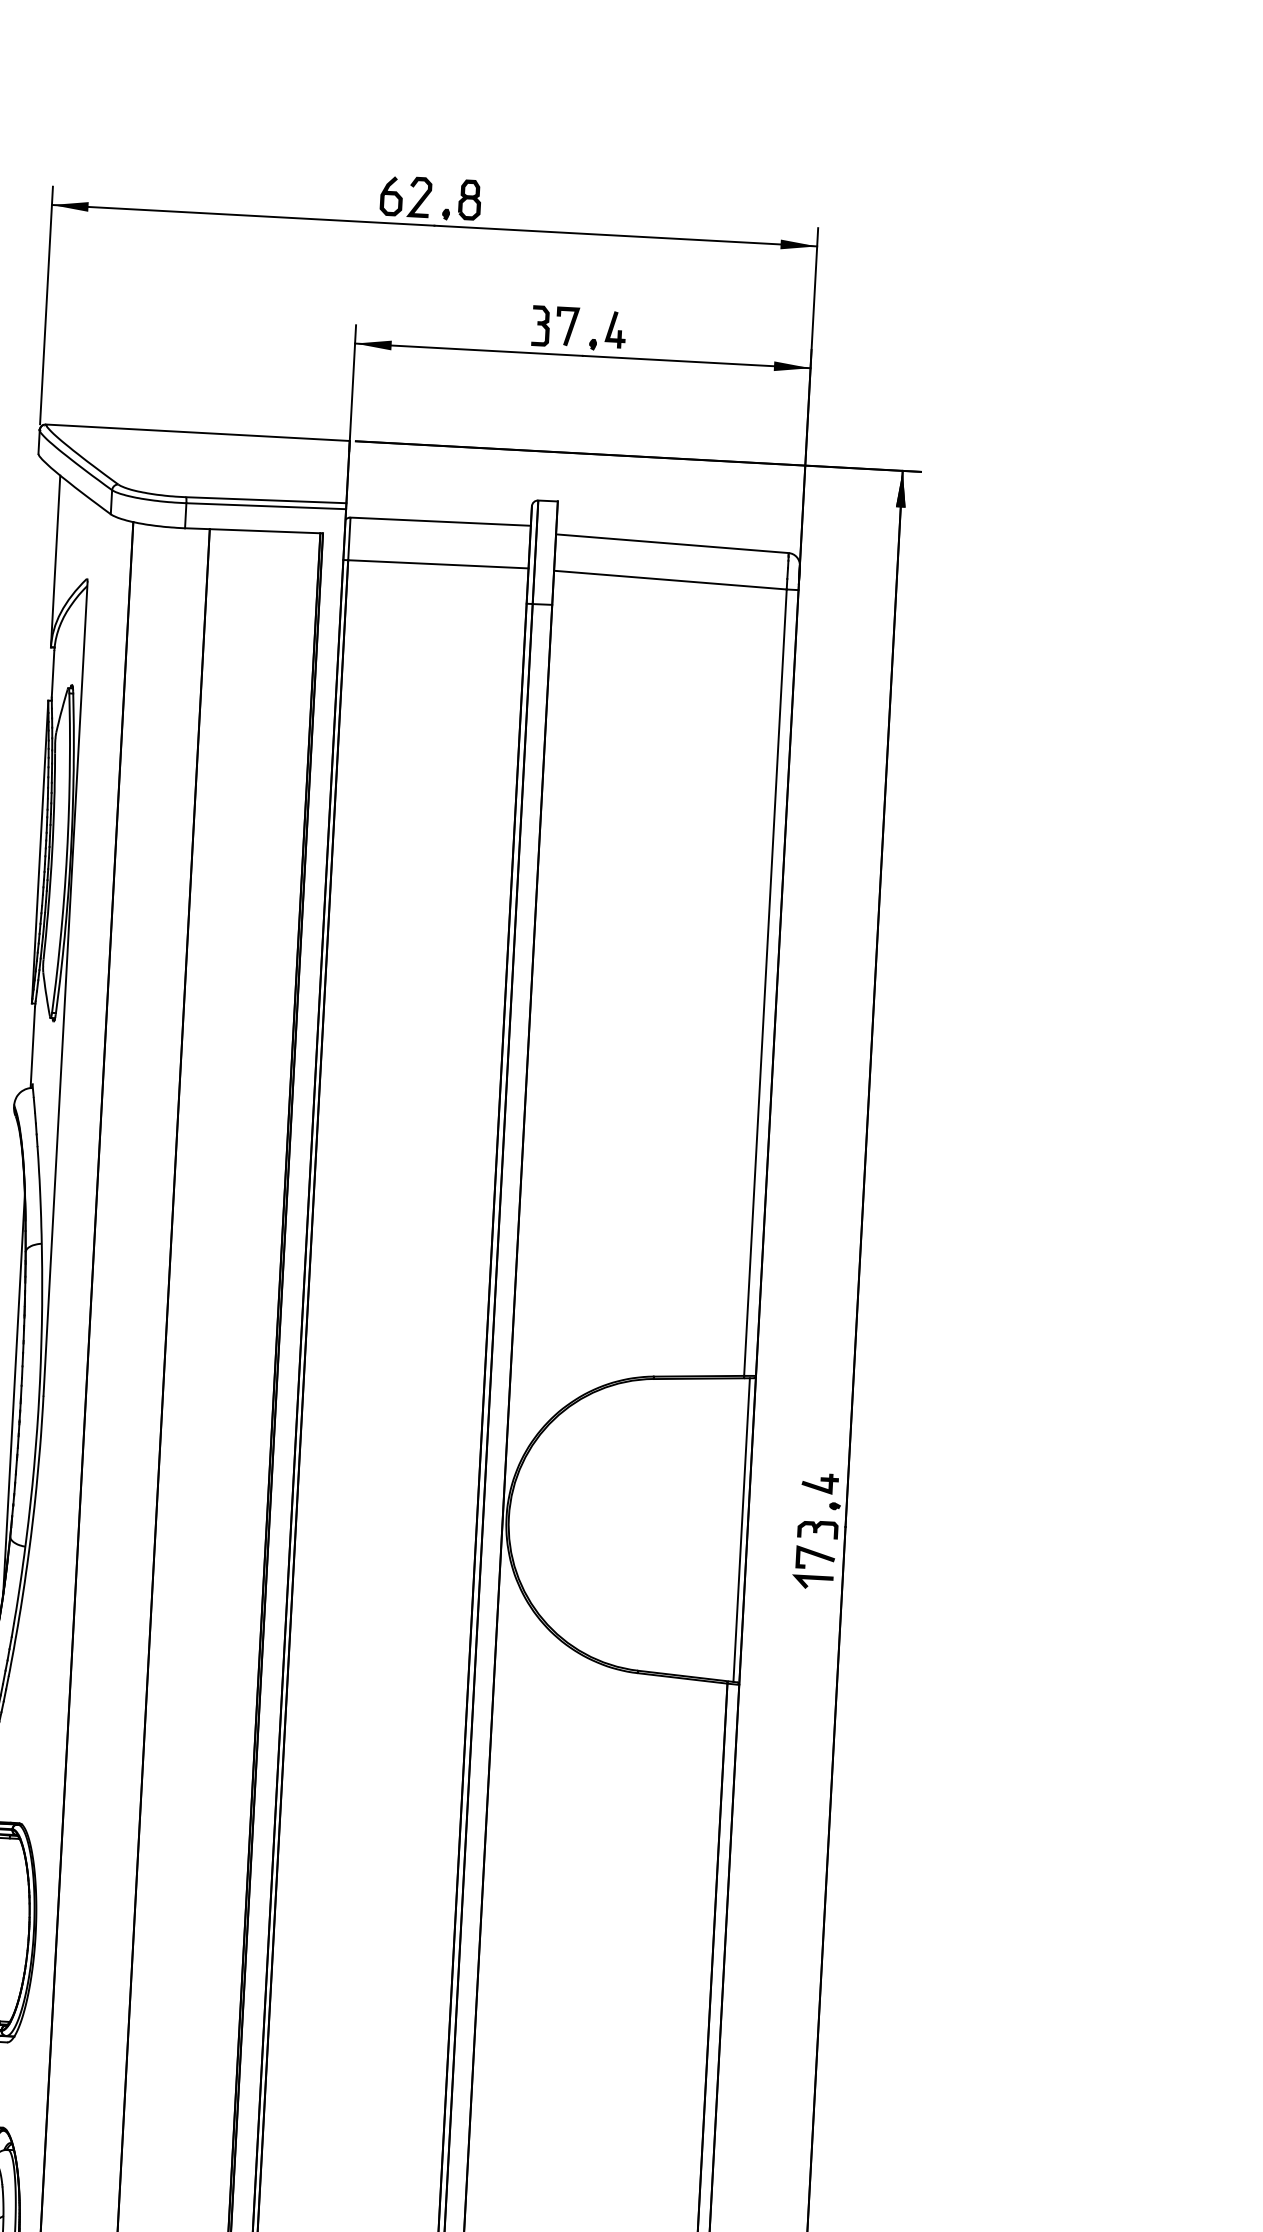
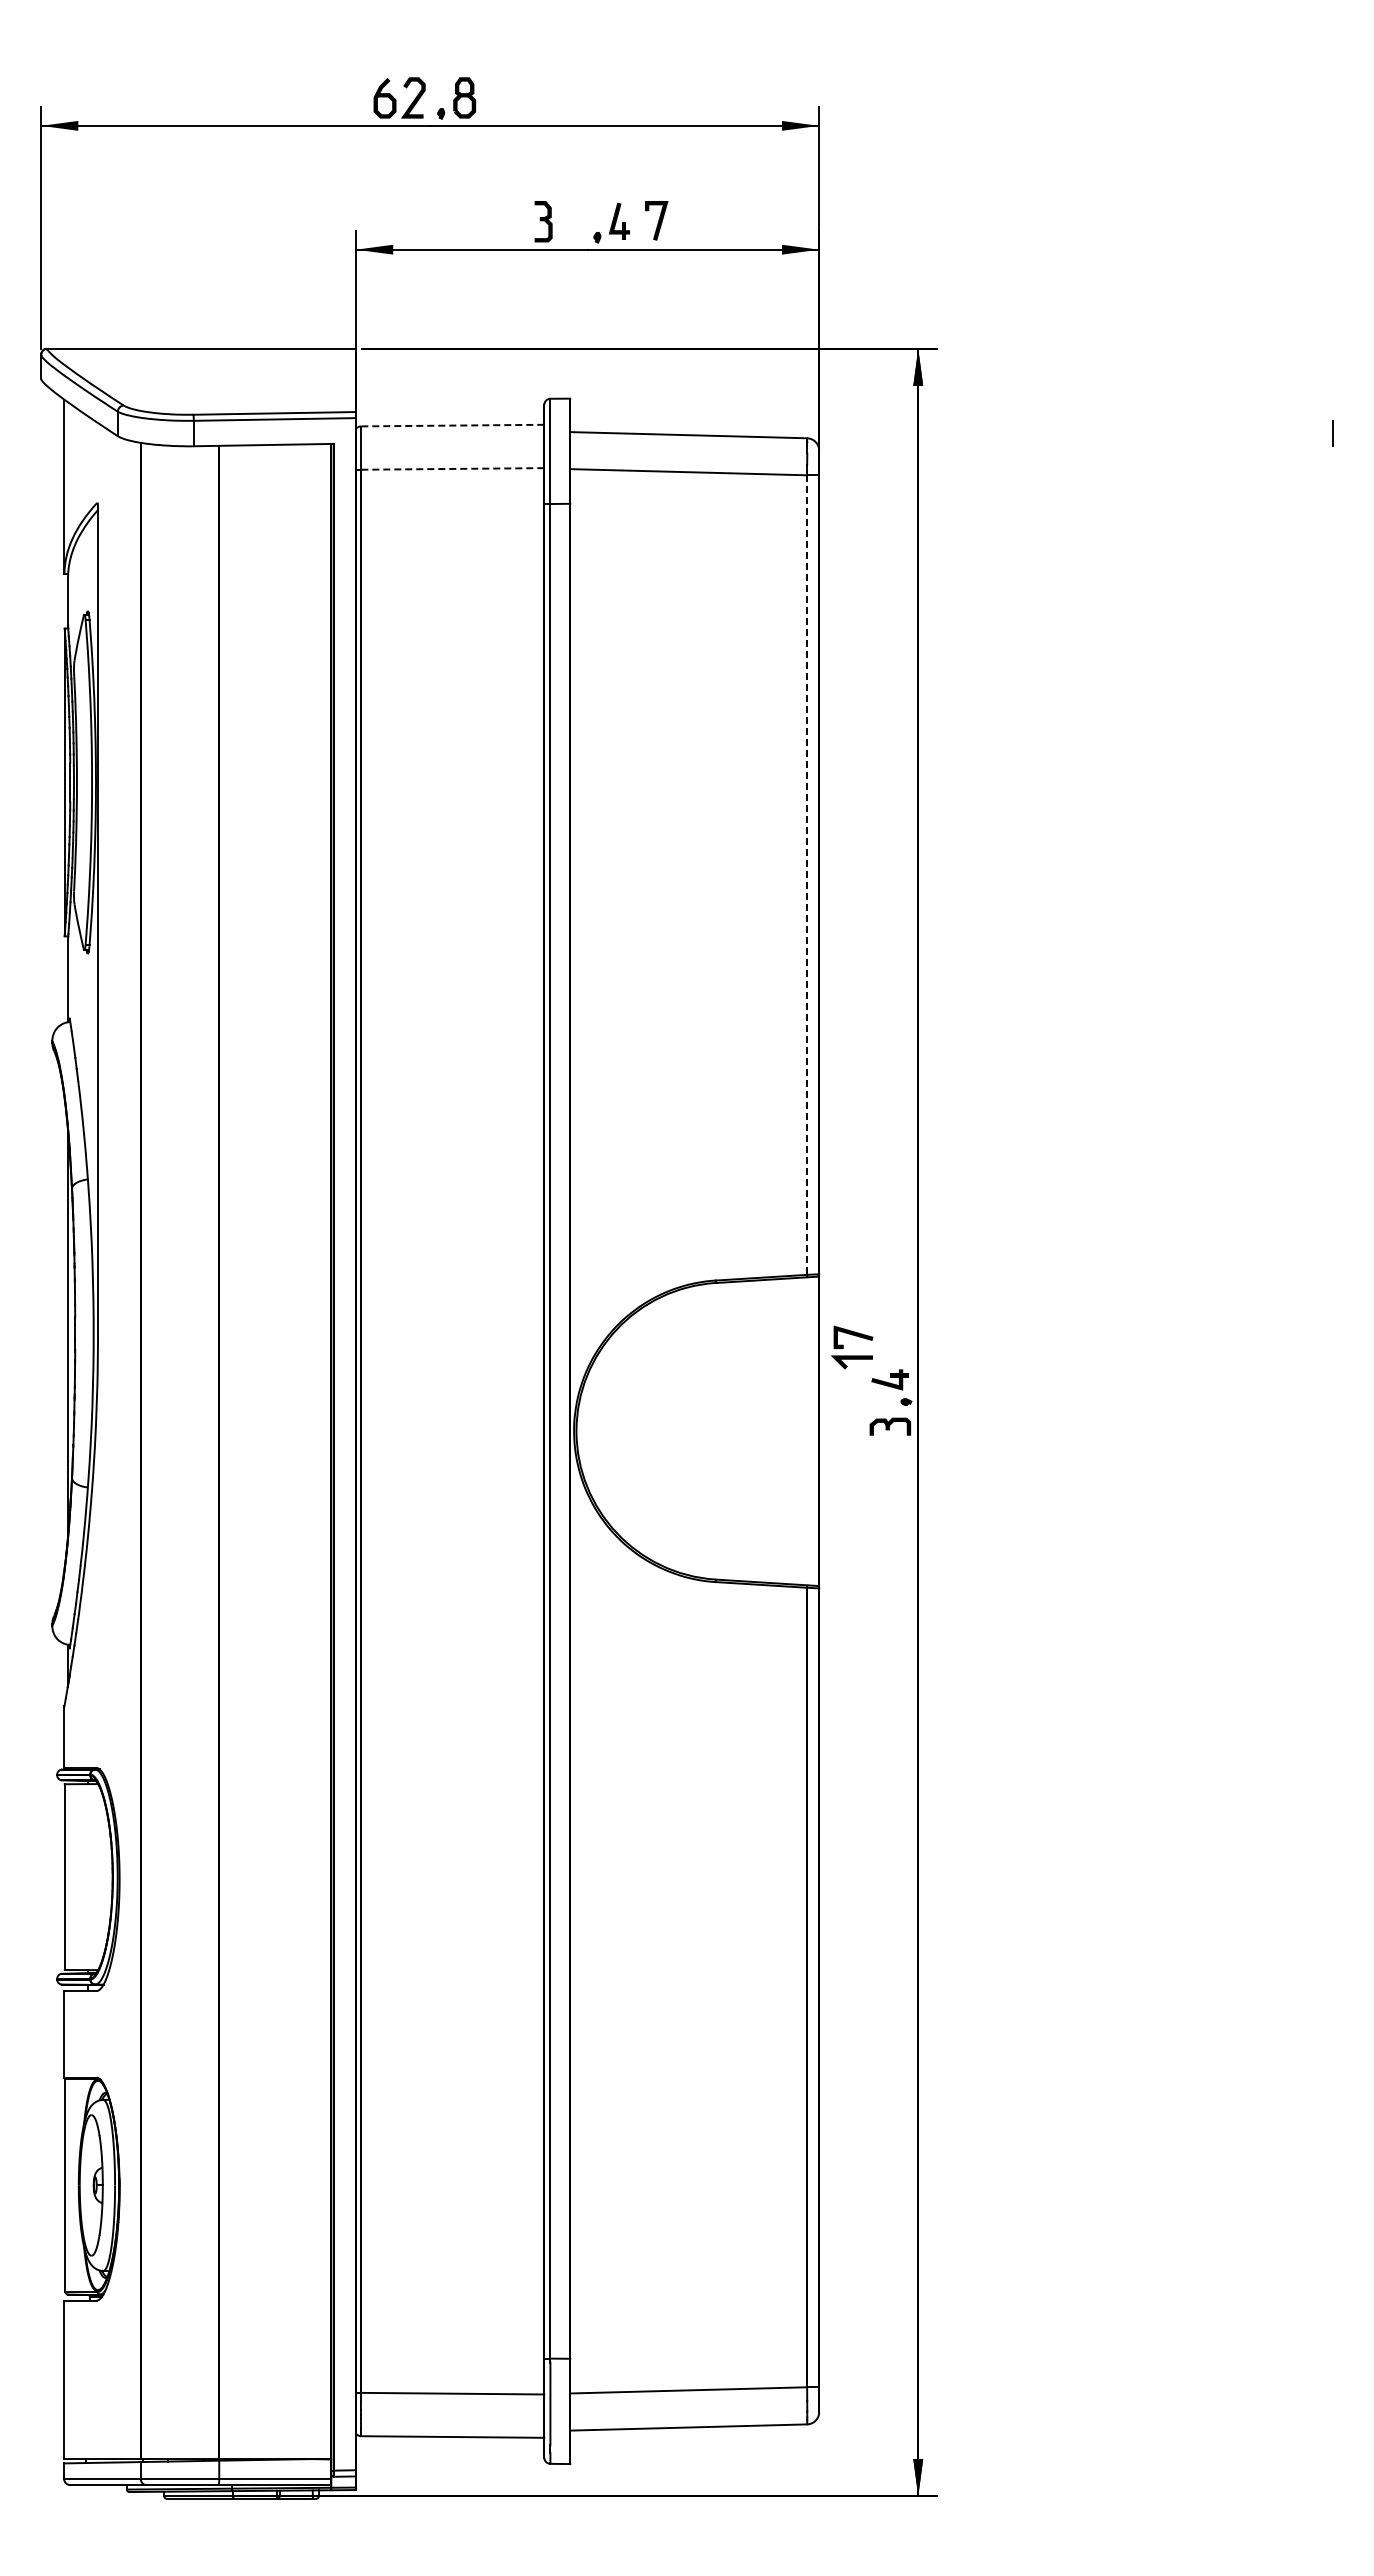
line: (569, 326) -> (658, 220), moved
line: (440, 521) -> (452, 425), solid -> dashed
line: (438, 563) -> (452, 468), solid -> dashed
line: (765, 983) -> (807, 875), solid -> dashed
line: (742, 1529) -> (813, 1430), removed
part: (813, 1575) -> (852, 1355), moved

